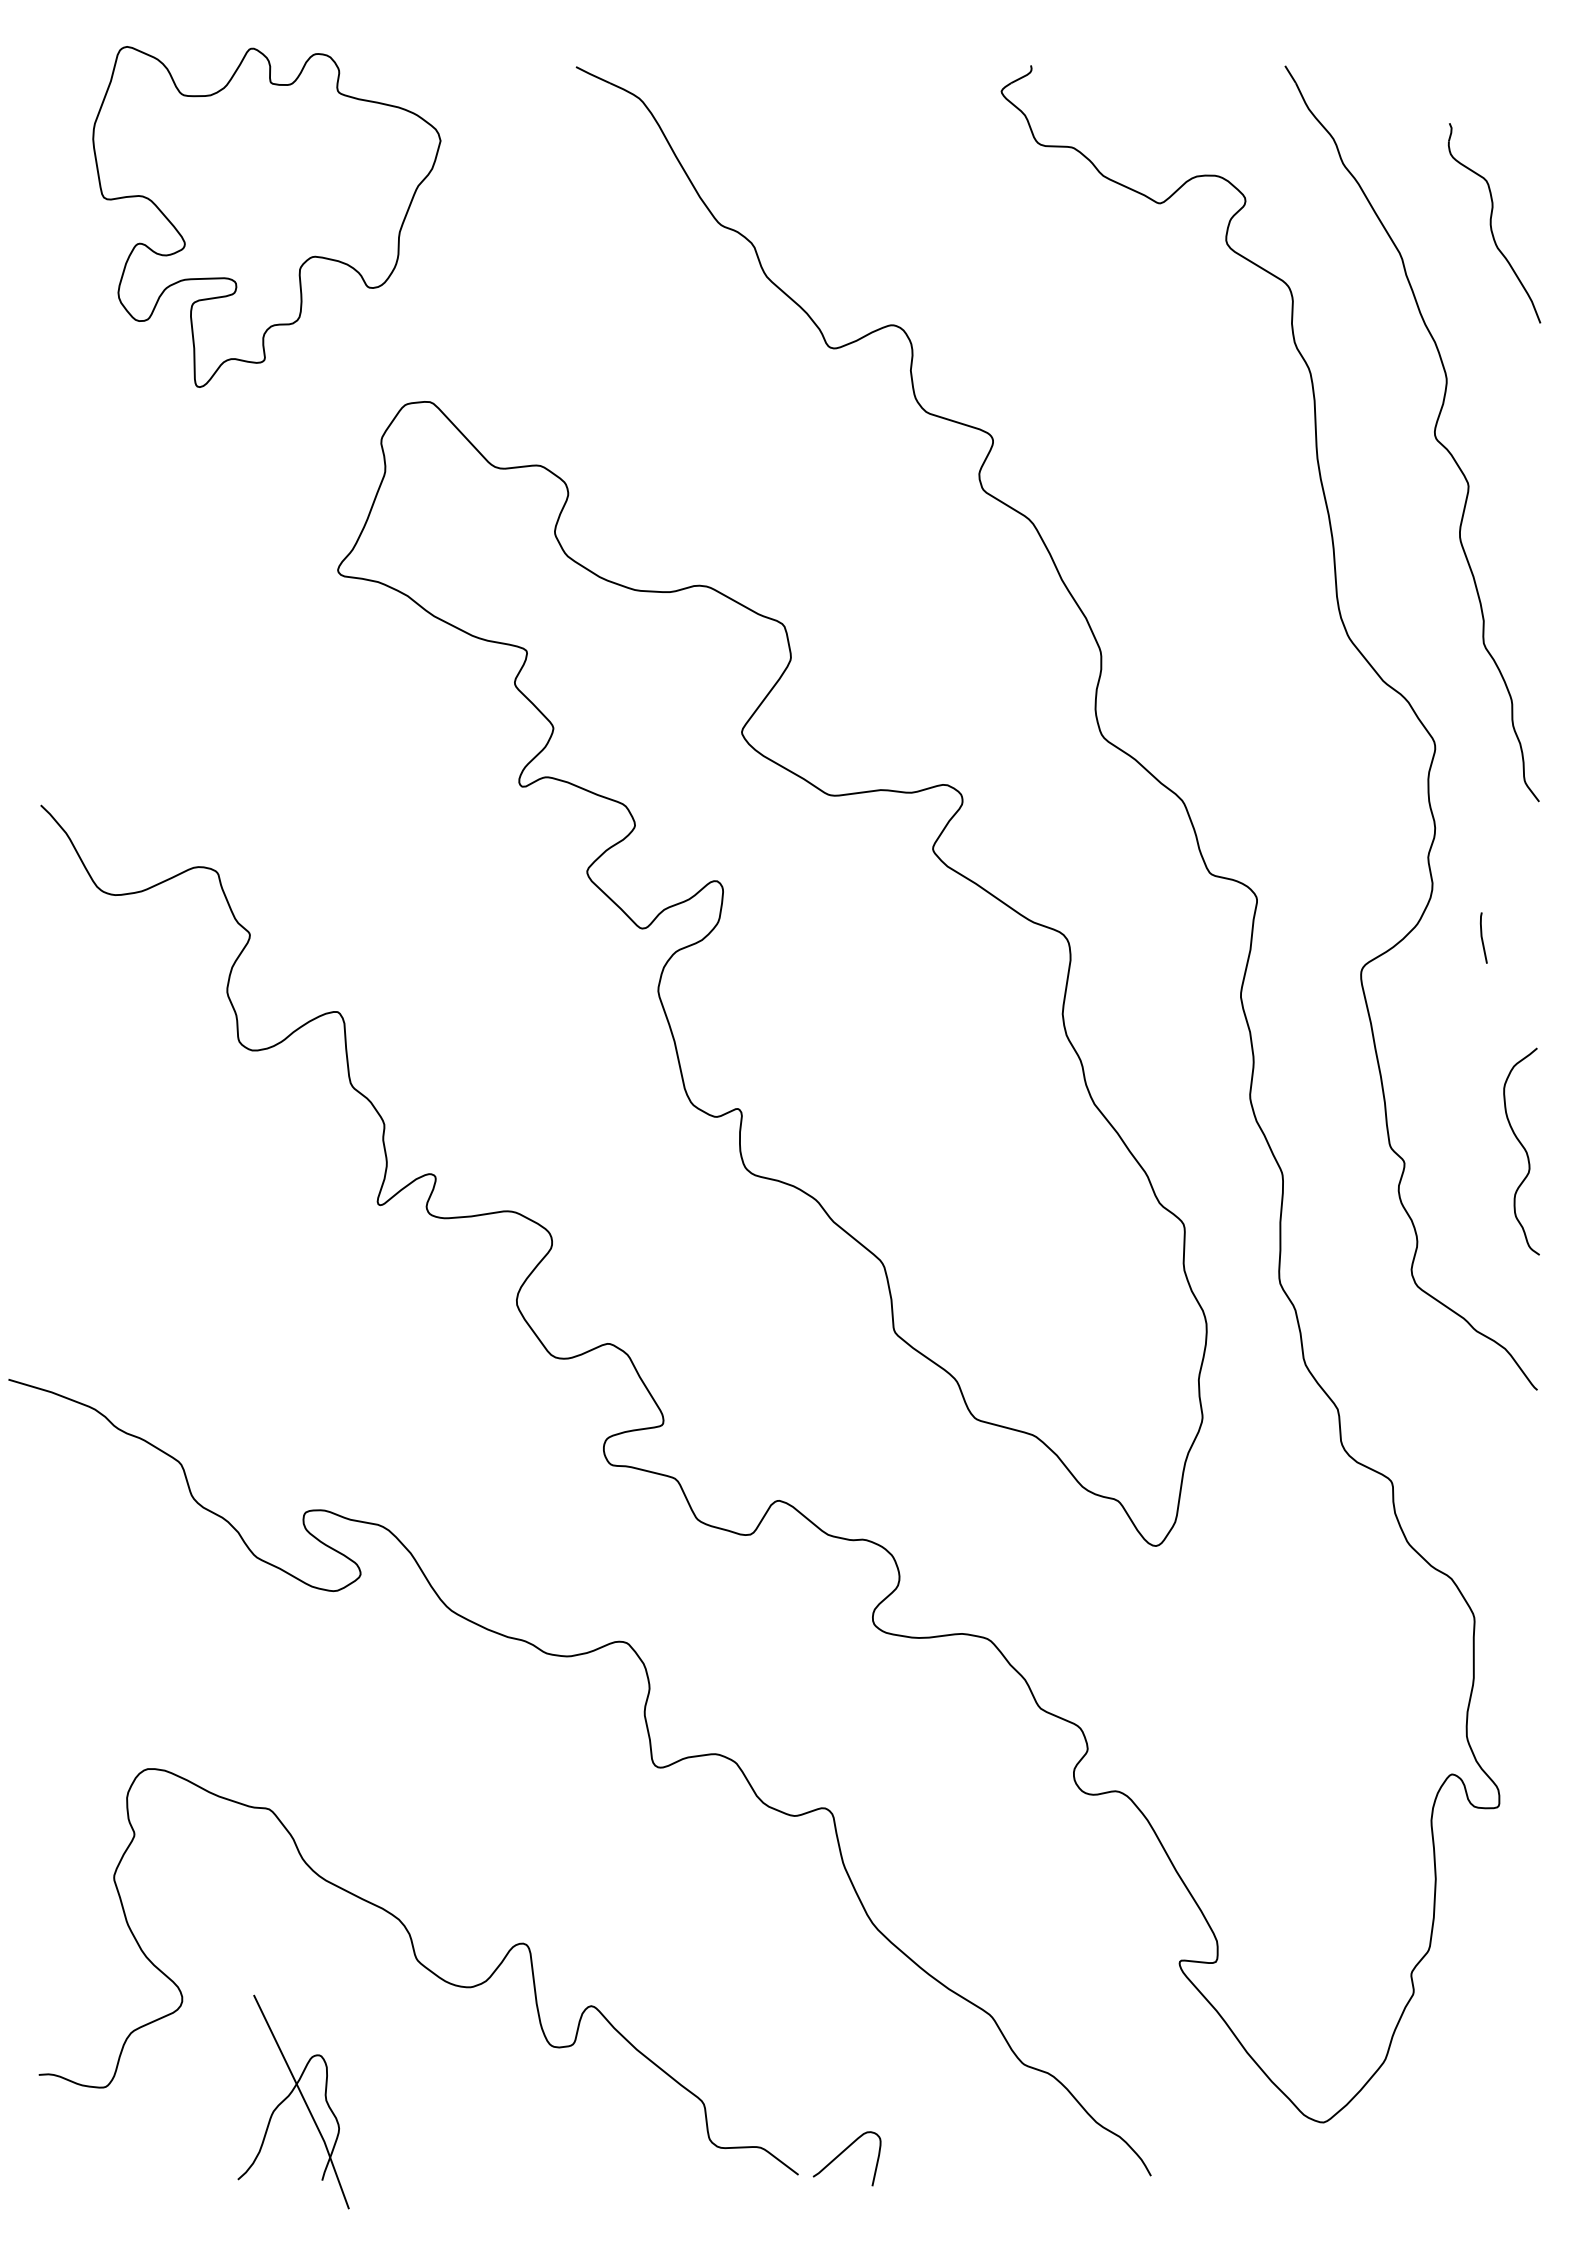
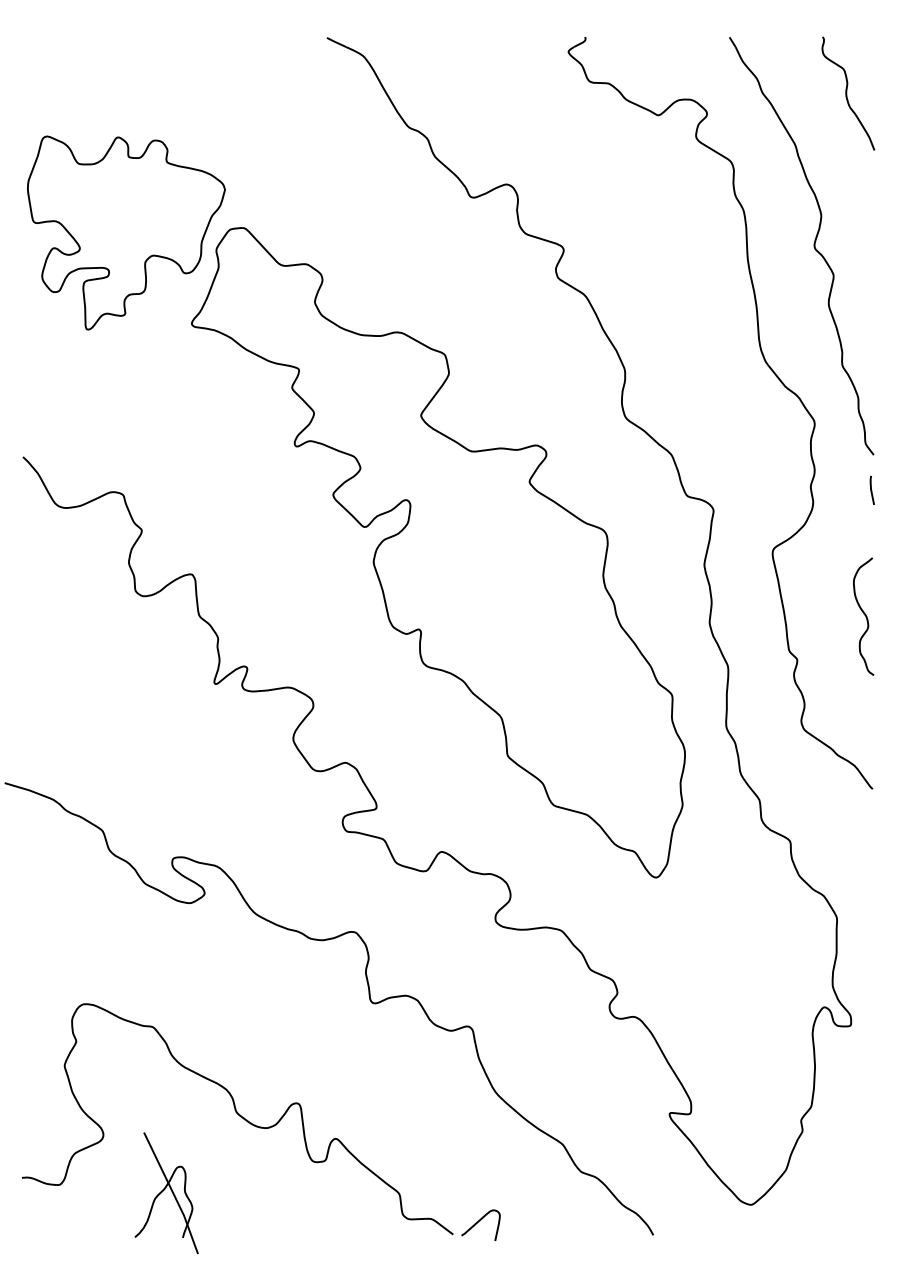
part: (266, 216) -> (126, 232), moved
part: (1494, 223) -> (848, 93), moved
line: (1482, 936) -> (871, 489), moved
curve: (1522, 1149) -> (864, 615), moved

